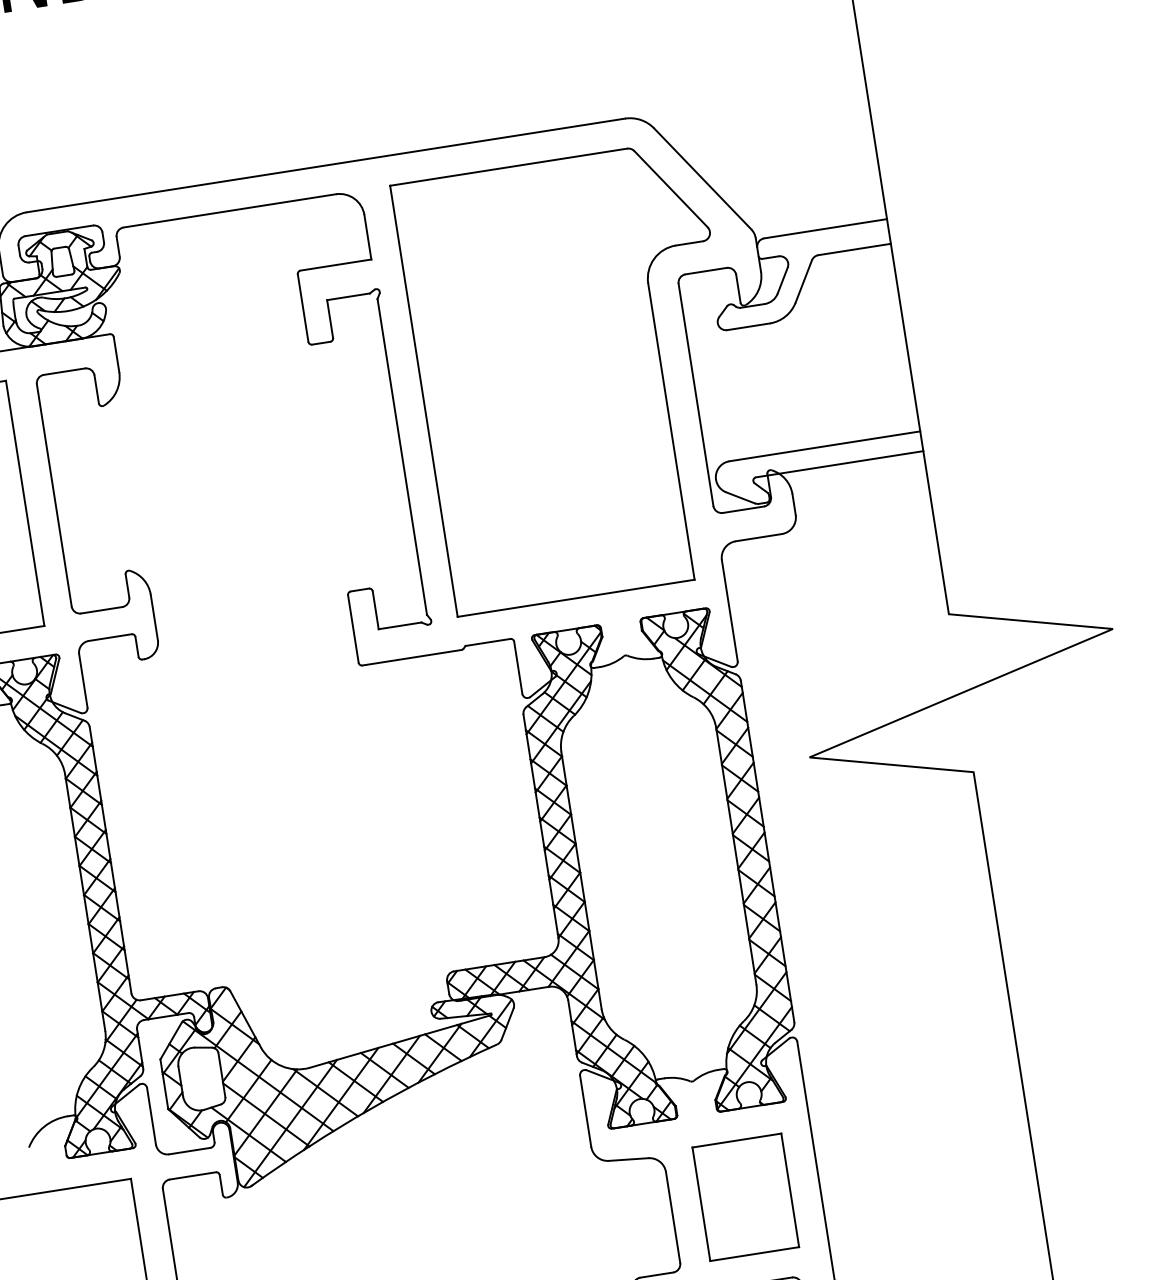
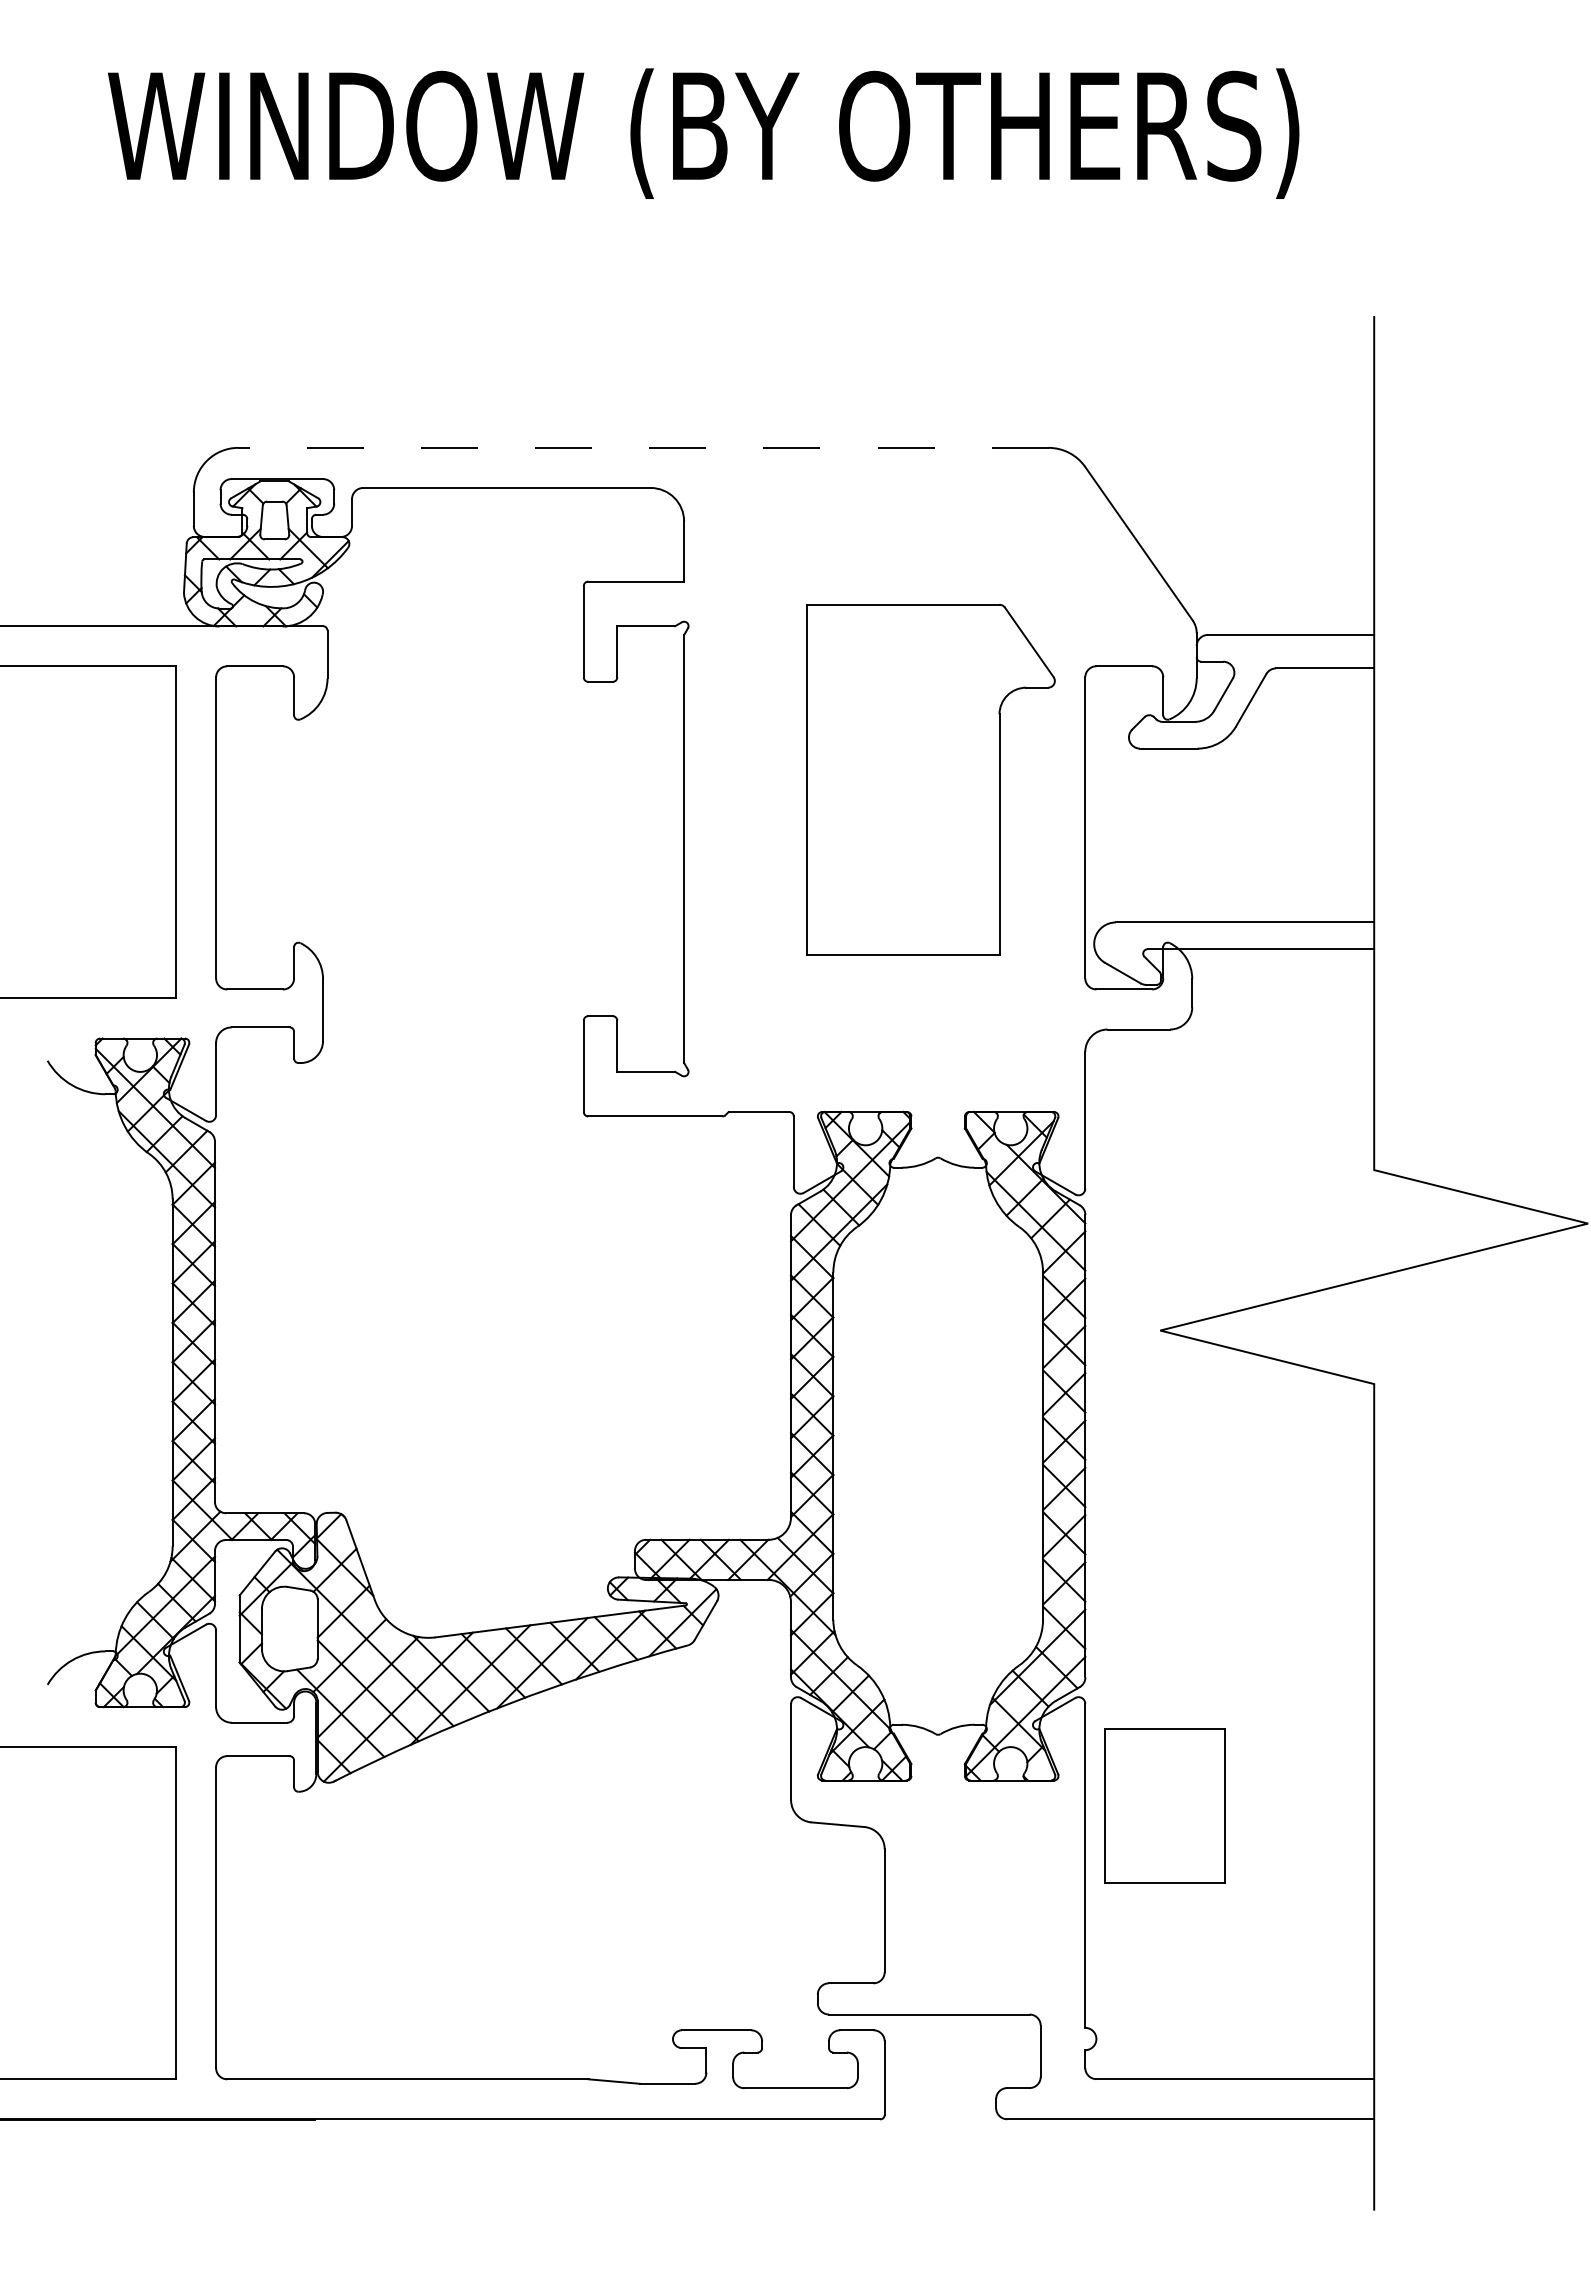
line: (325, 165) -> (643, 447), solid -> dashed
part: (576, 377) -> (930, 779), size x0.6
part: (745, 1197) -> (1164, 1805), moved

